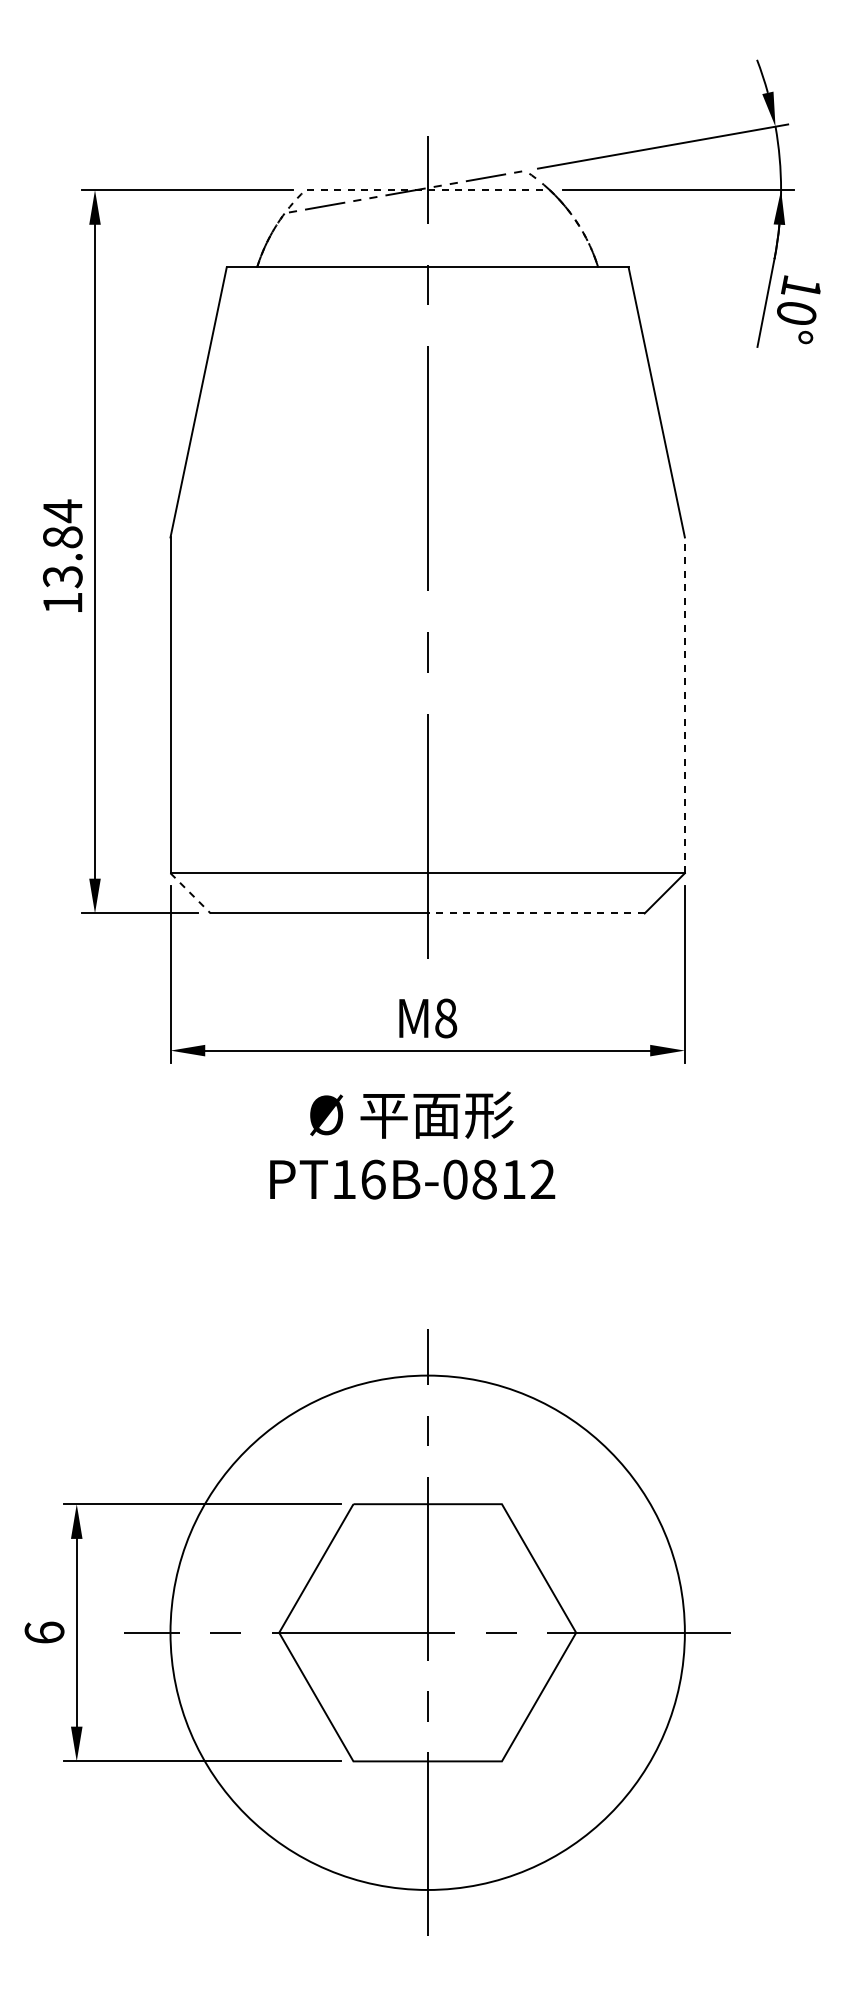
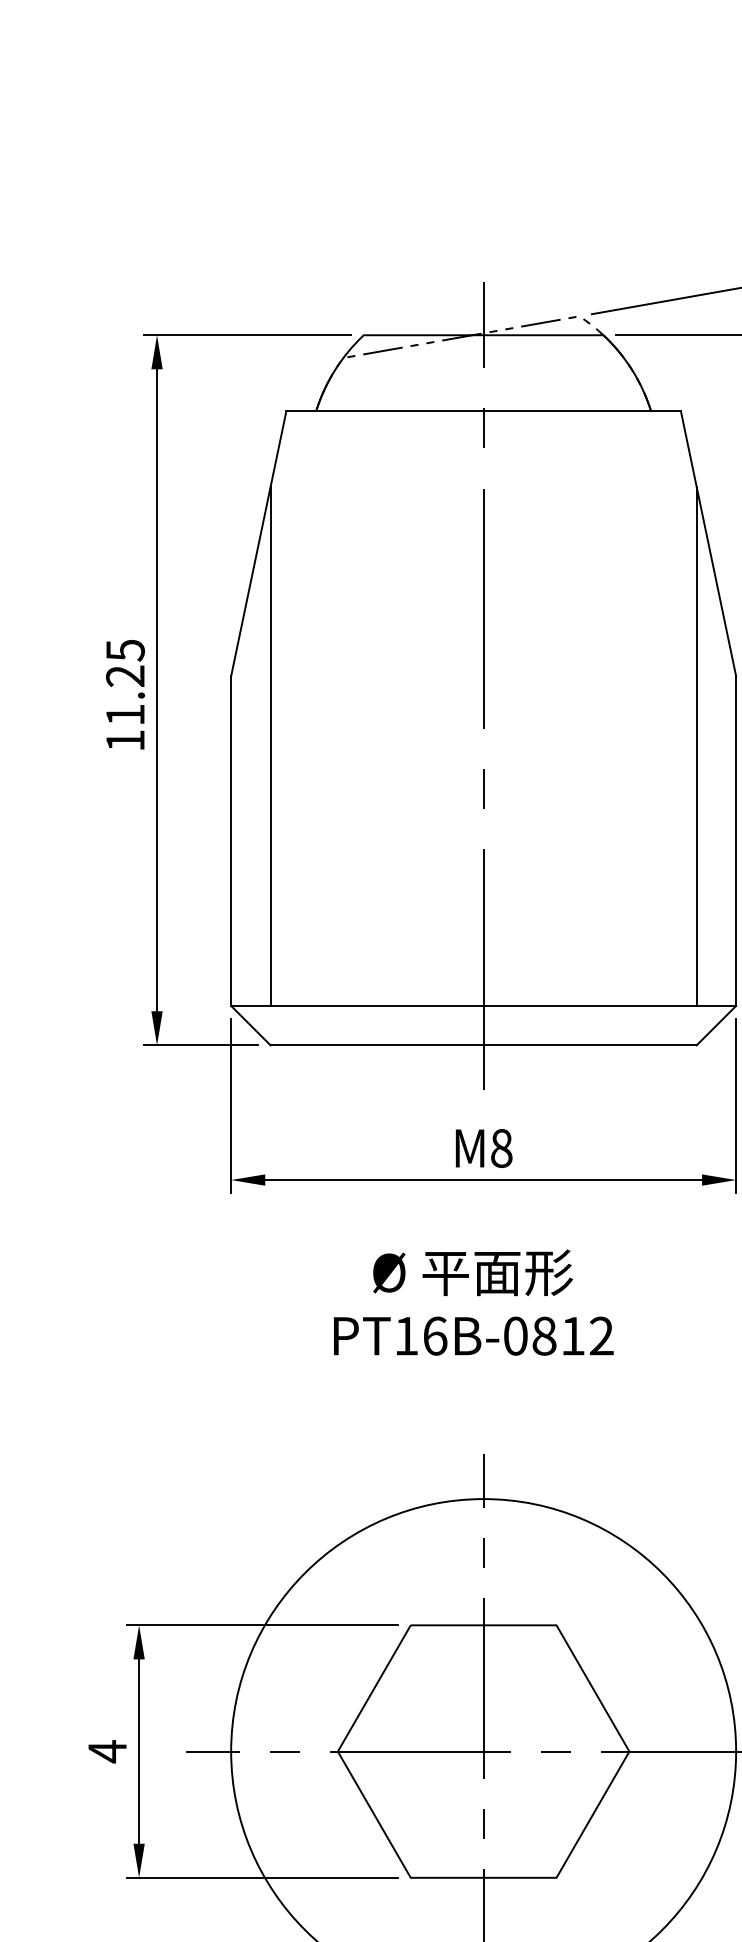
line: (428, 190) -> (484, 335), dashed -> solid
text: (62, 543) -> (125, 682), 13.84 -> 11.25
line: (210, 608) -> (270, 746), added
line: (644, 608) -> (696, 746), added
line: (684, 705) -> (735, 841), dashed -> solid
line: (190, 893) -> (250, 1025), dashed -> solid
line: (536, 913) -> (590, 1045), dashed -> solid
text: (412, 1145) -> (473, 1302), moved
text: (44, 1632) -> (107, 1751), 6 -> 4

